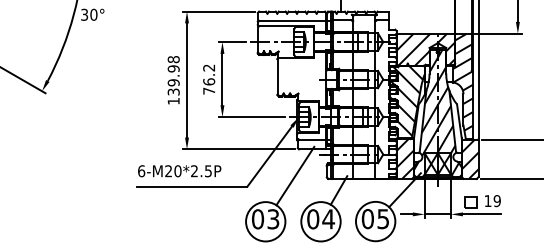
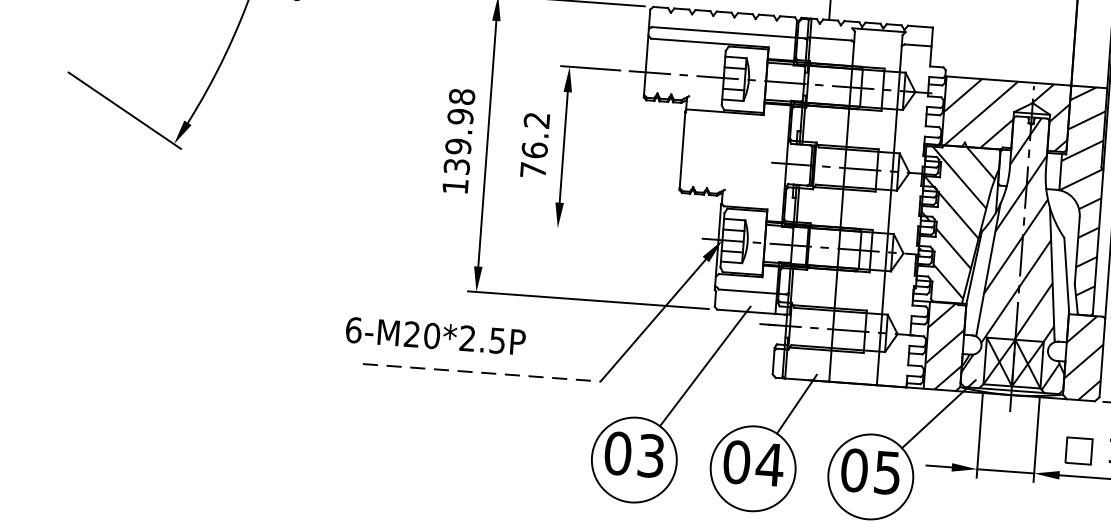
line: (251, 117) -> (620, 233), removed
text: (179, 171) -> (435, 336), moved
line: (192, 186) -> (482, 372), solid -> dashed

